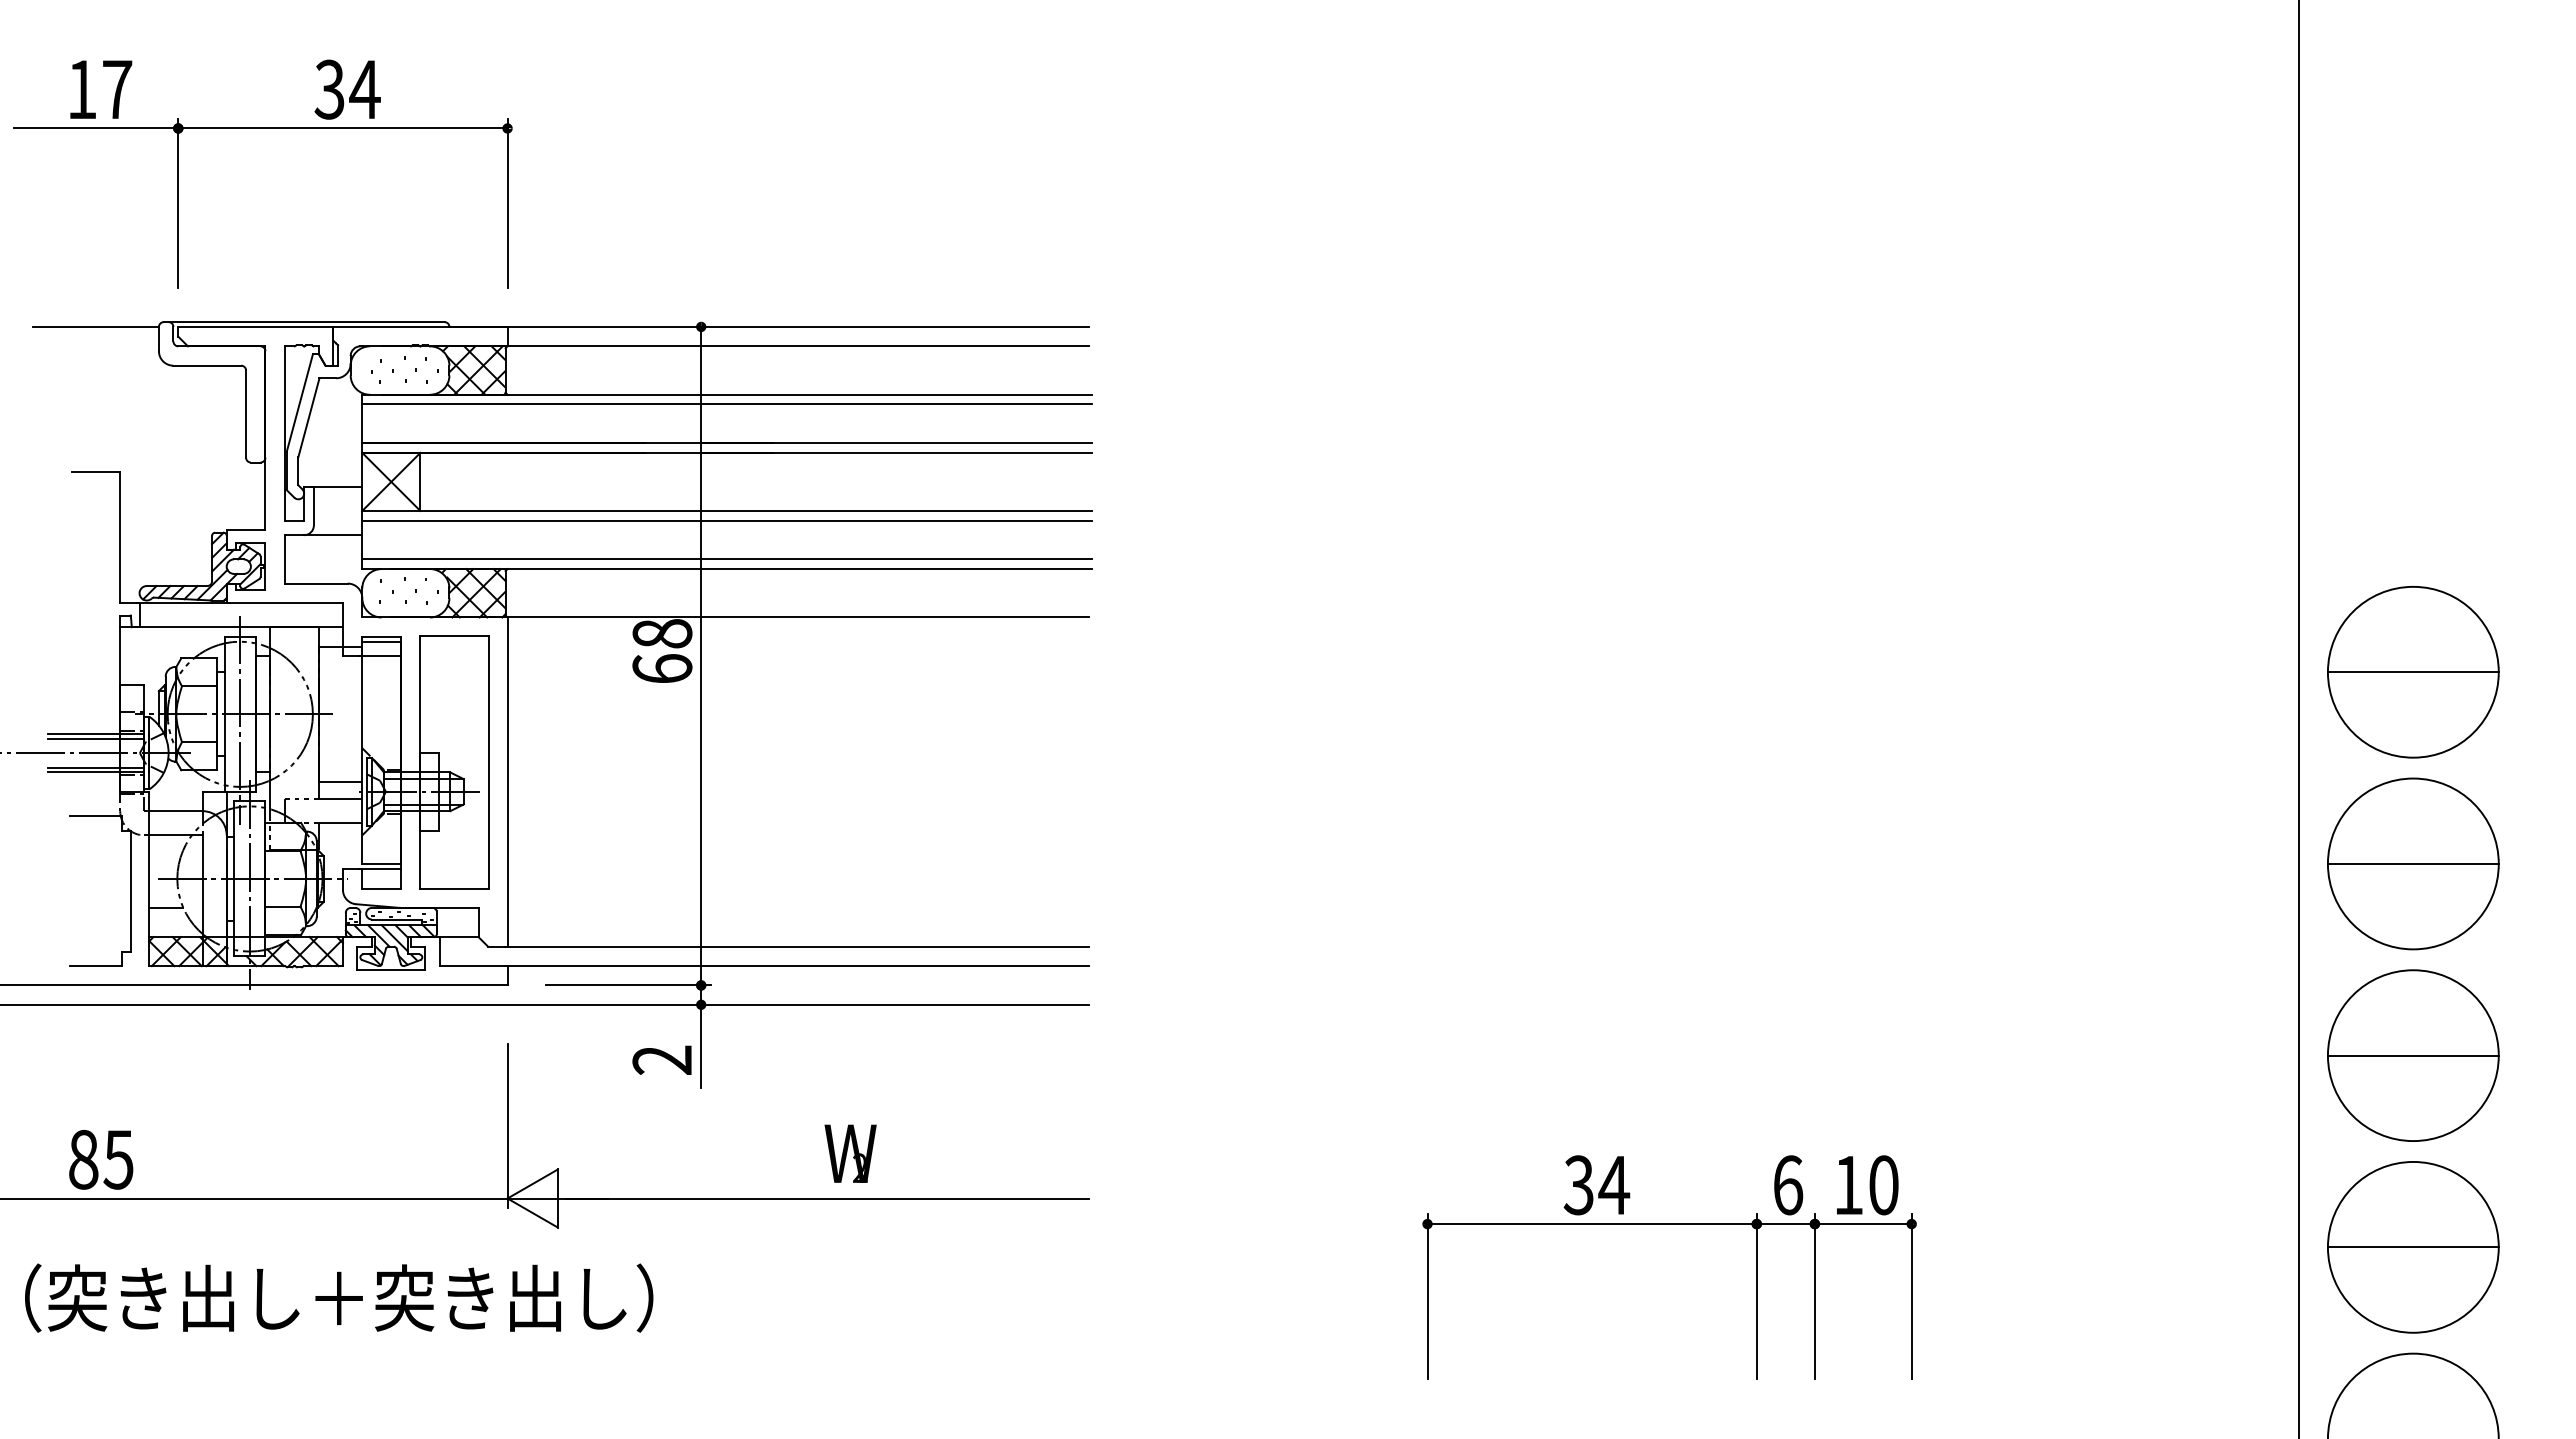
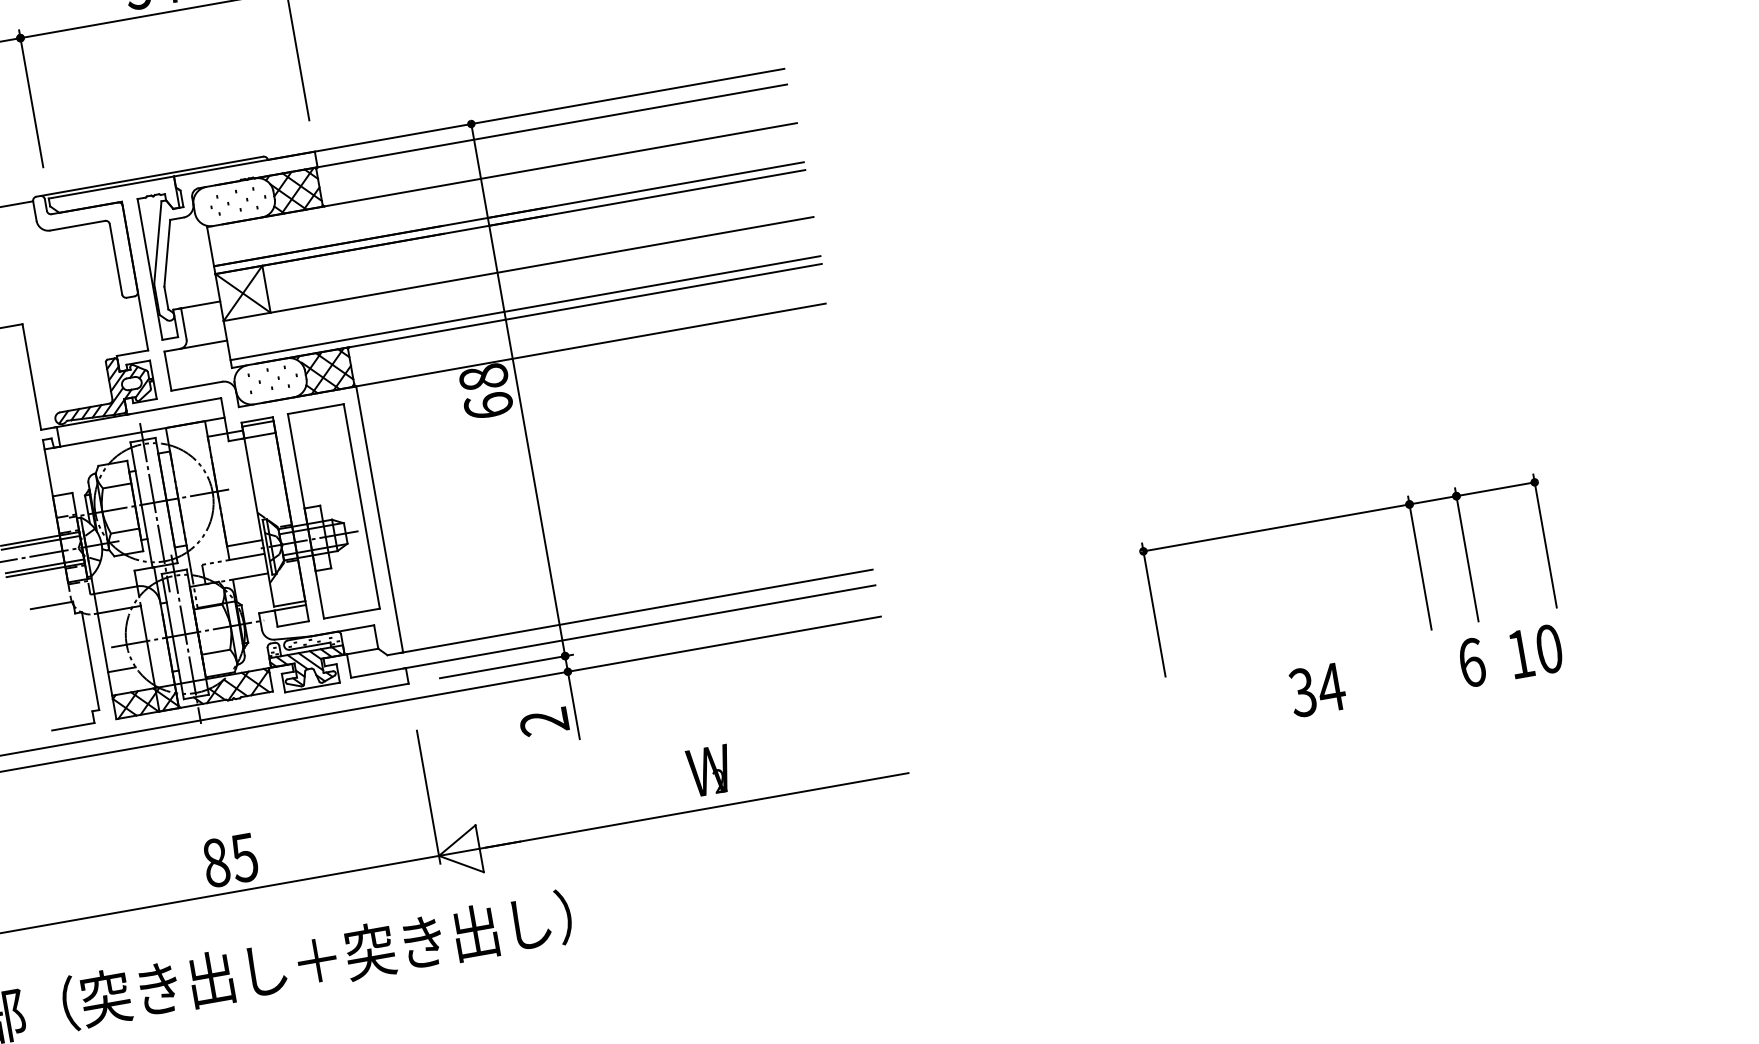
line: (727, 404) -> (503, 182), removed
line: (727, 520) -> (520, 276), removed
text: (101, 1159) -> (230, 860), moved
part: (1669, 1224) -> (1339, 517), moved

